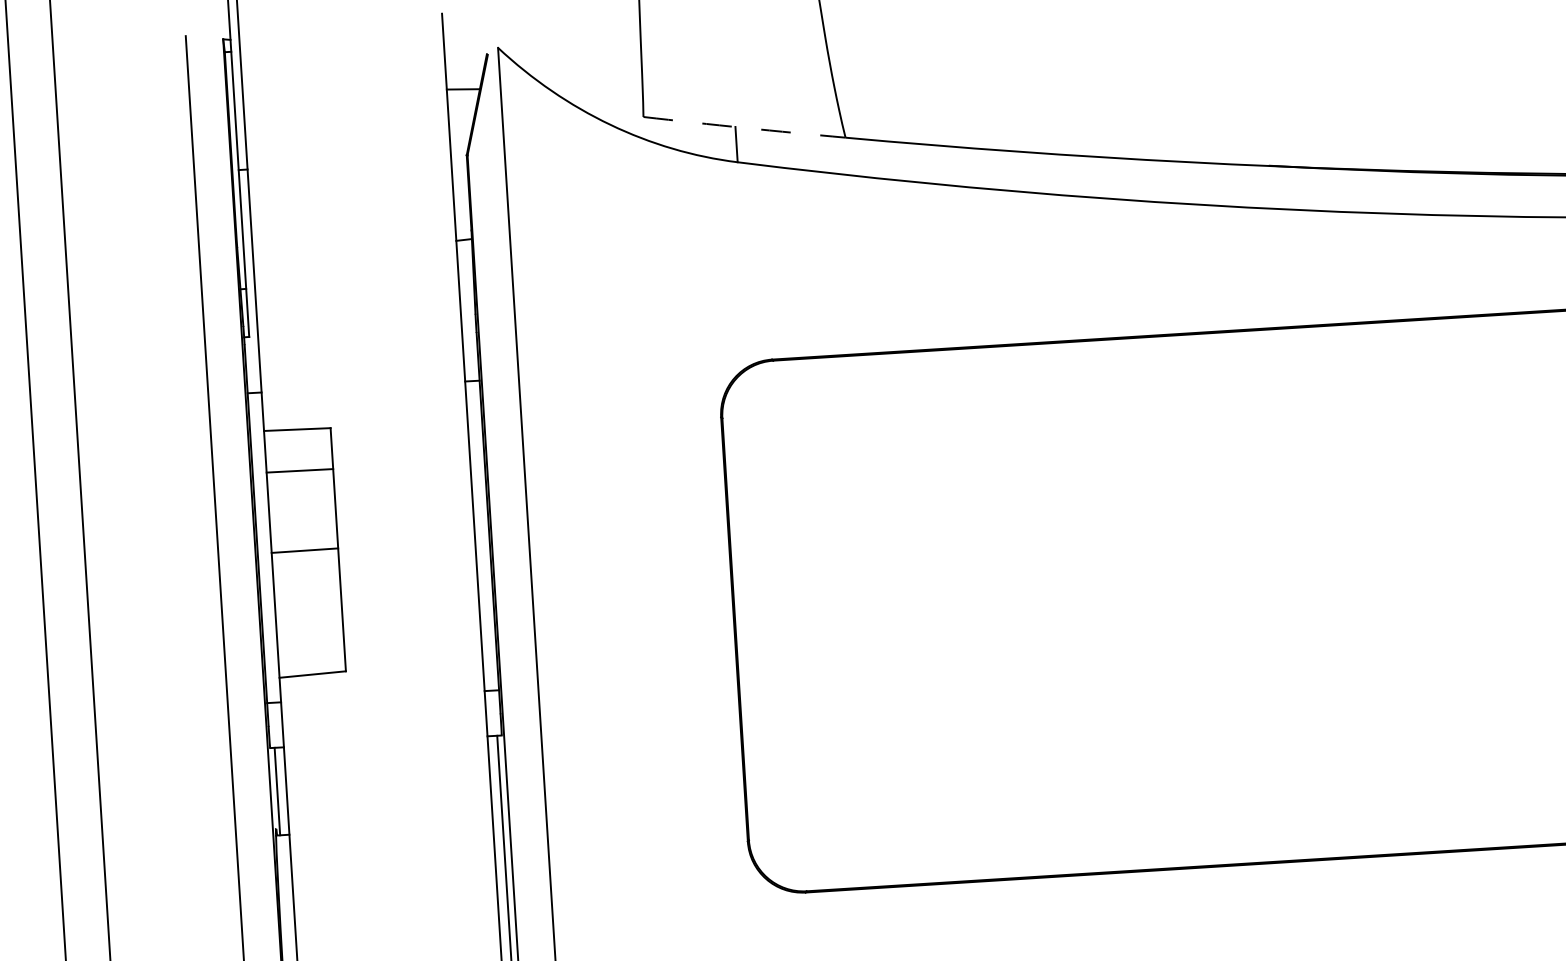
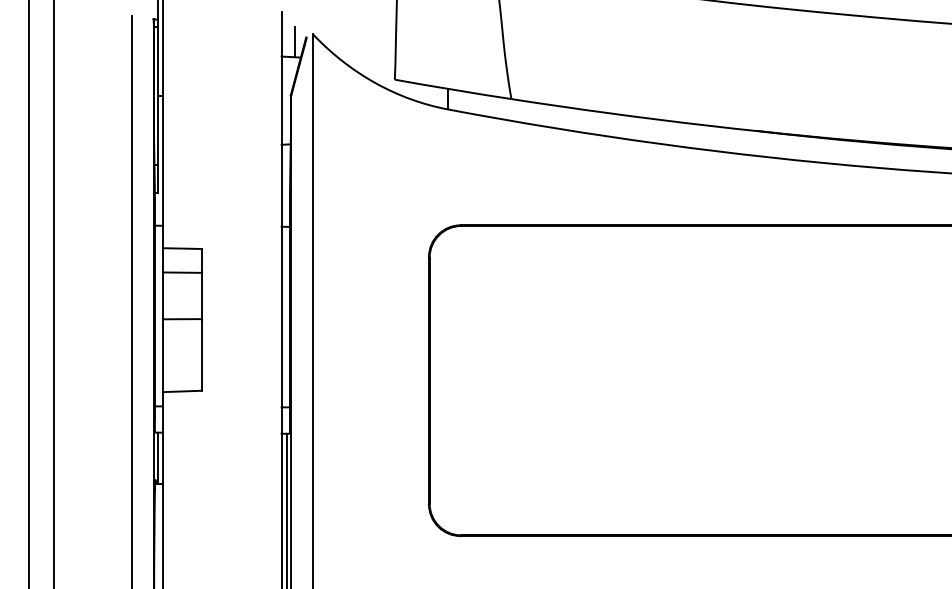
line: (467, 62) -> (294, 41), added
arc: (745, 127) -> (453, 89), dashed -> solid

